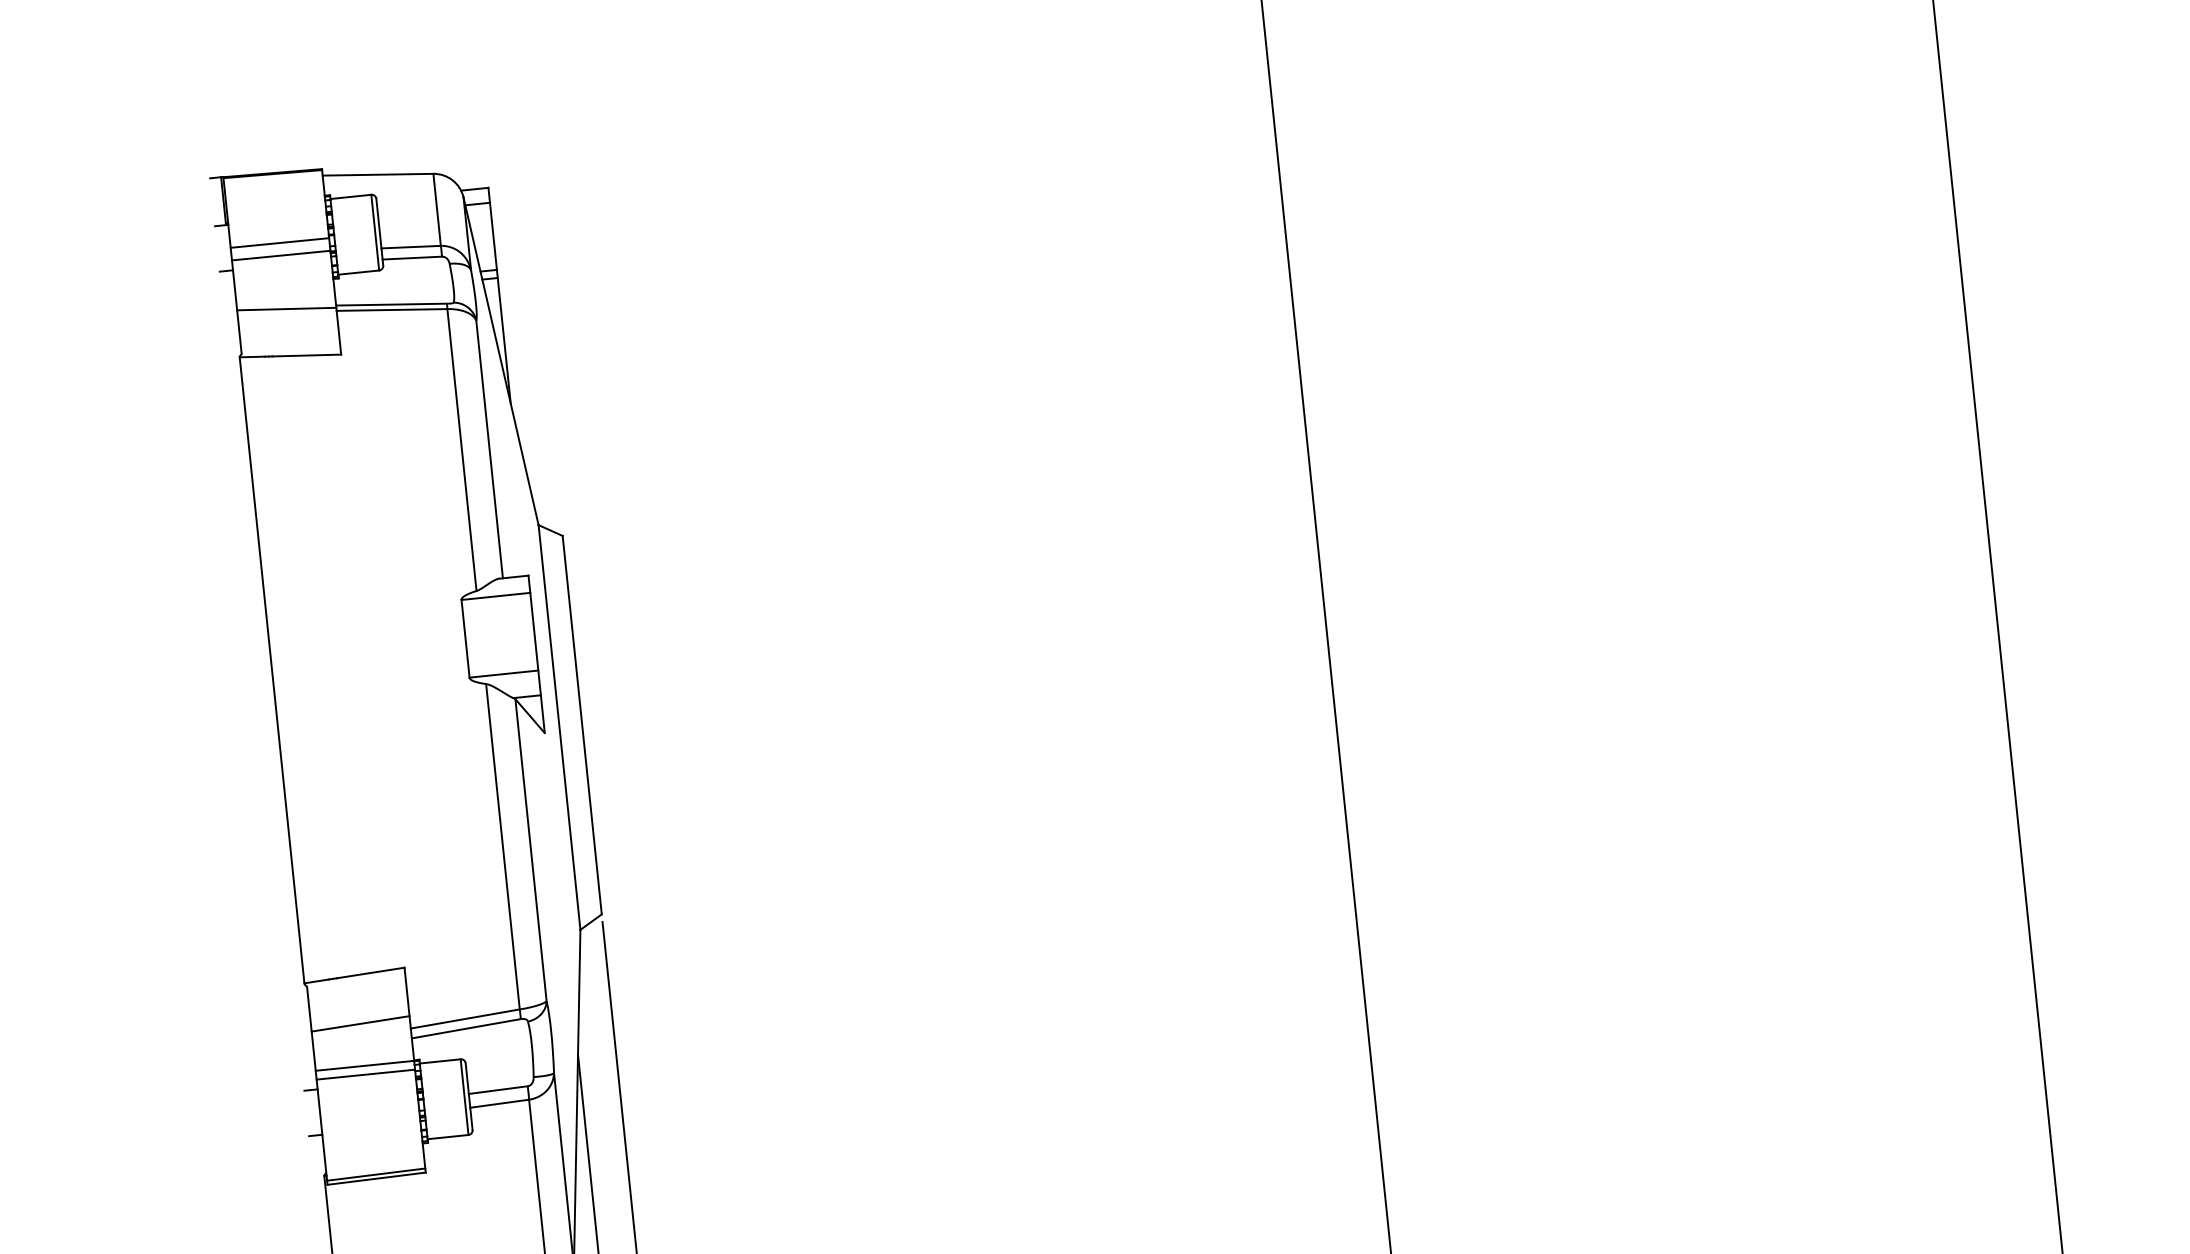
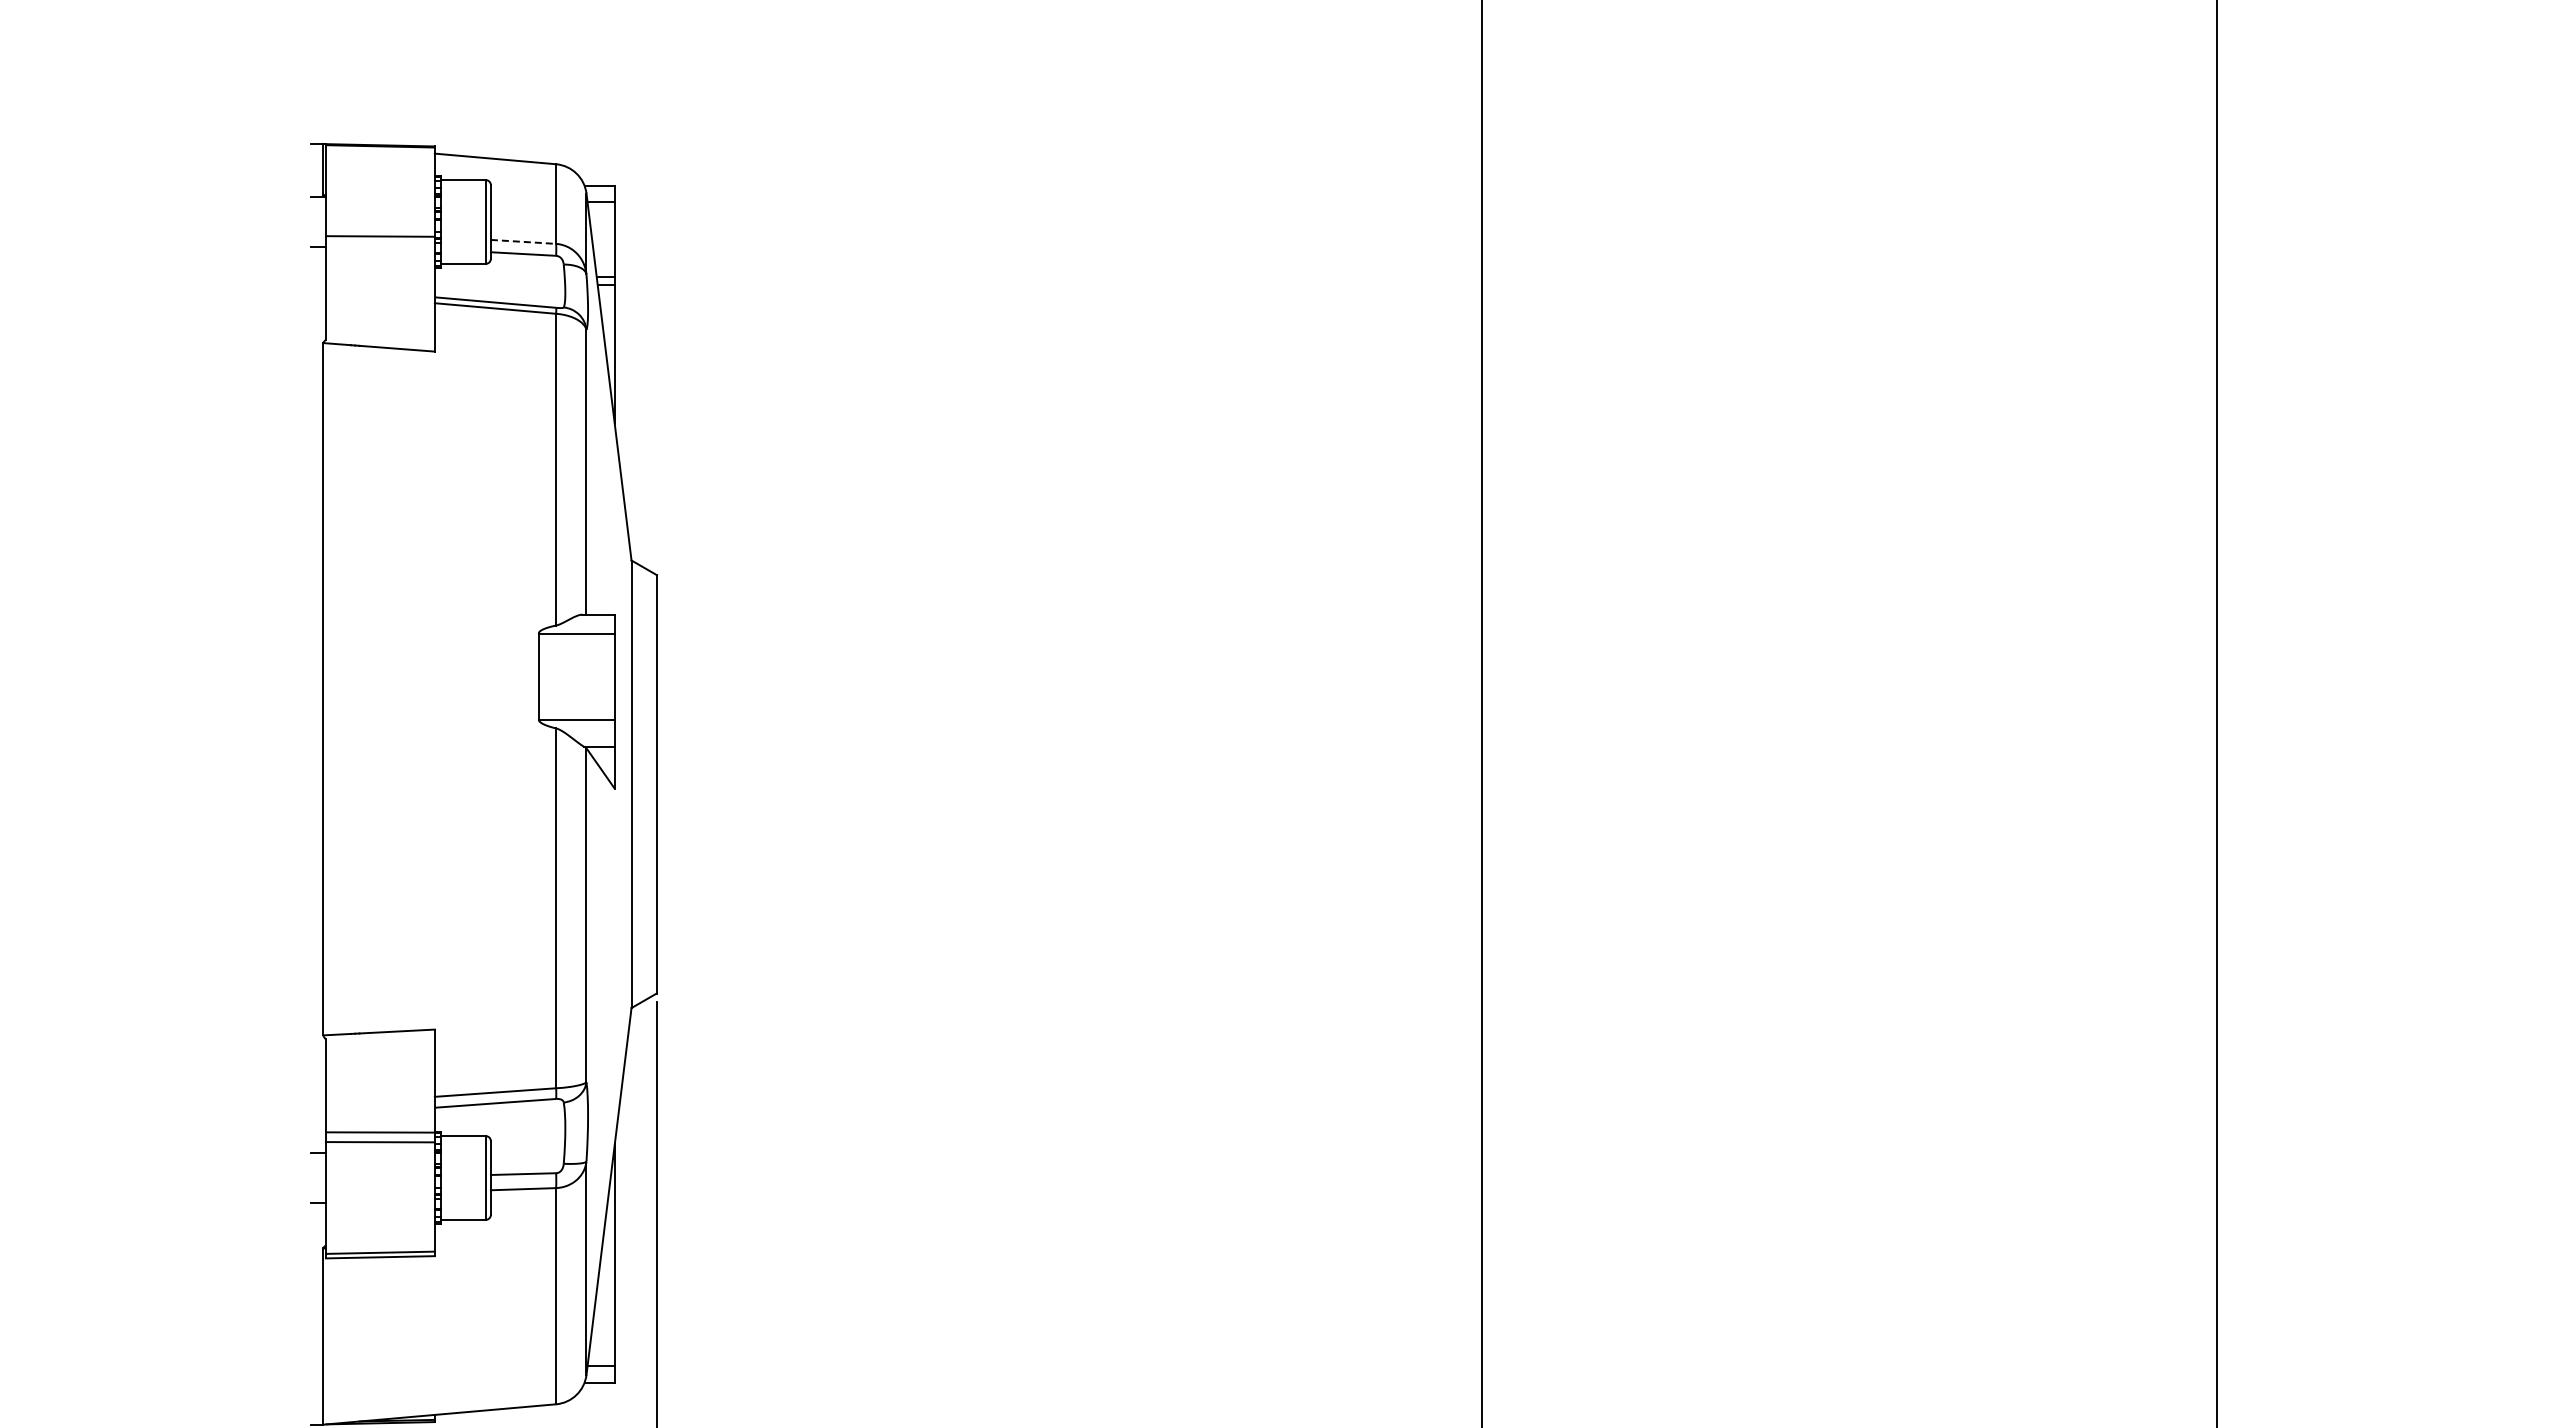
line: (280, 242) -> (380, 222), removed
line: (411, 246) -> (523, 241), solid -> dashed
line: (286, 308) -> (380, 295), removed
line: (360, 1023) -> (380, 1085), removed

